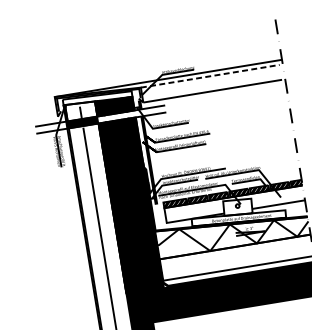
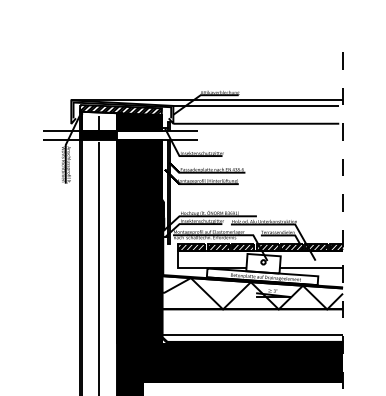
line: (210, 75) -> (256, 105), dashed -> solid
hatch: (97, 97) -> (120, 109), added

